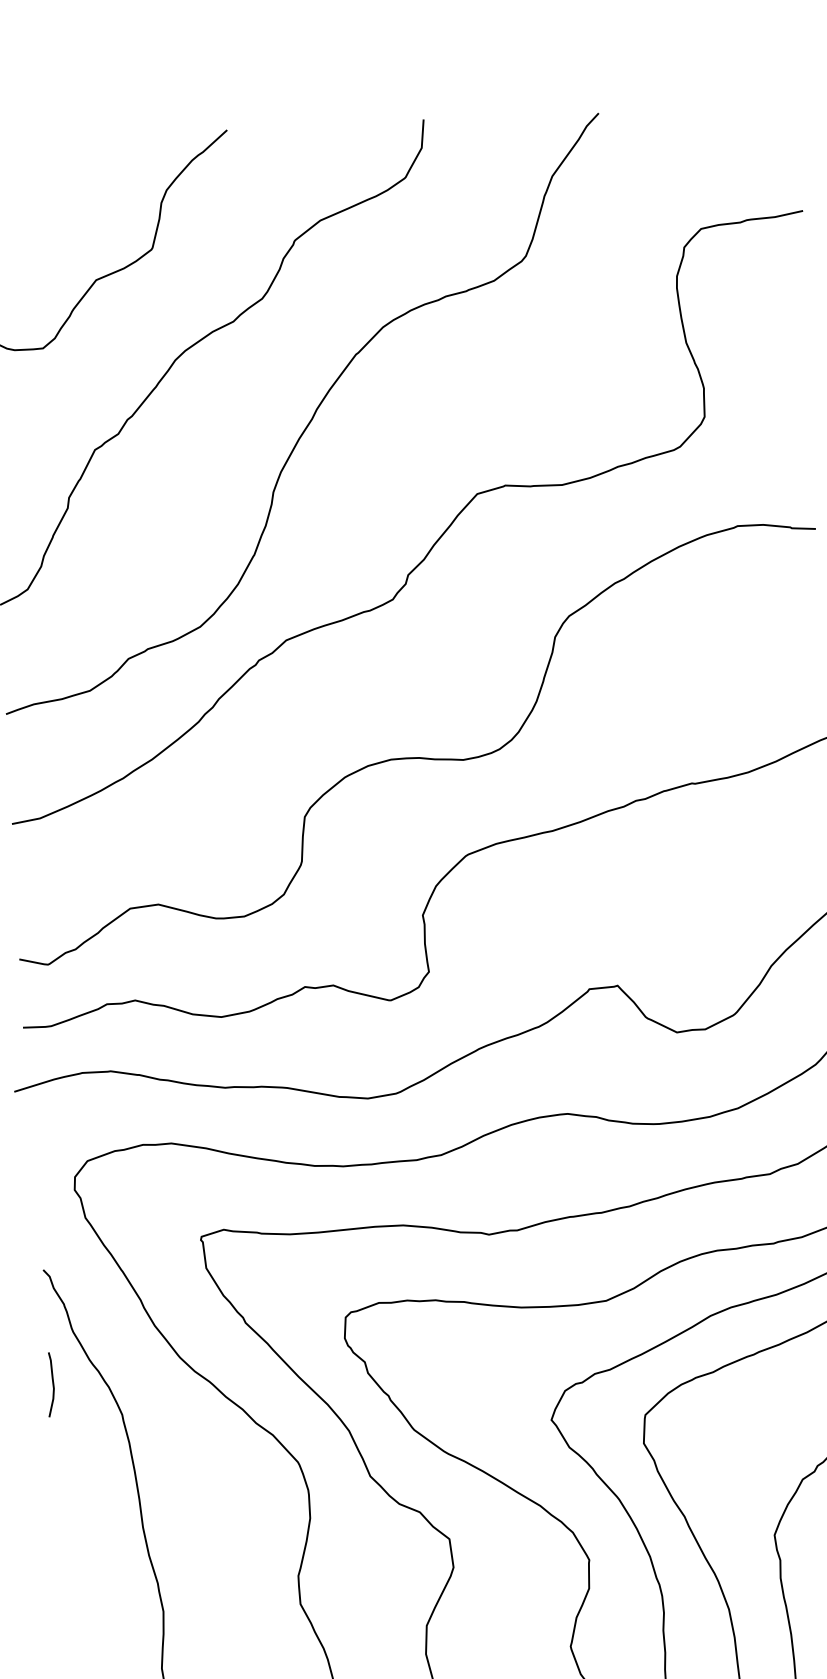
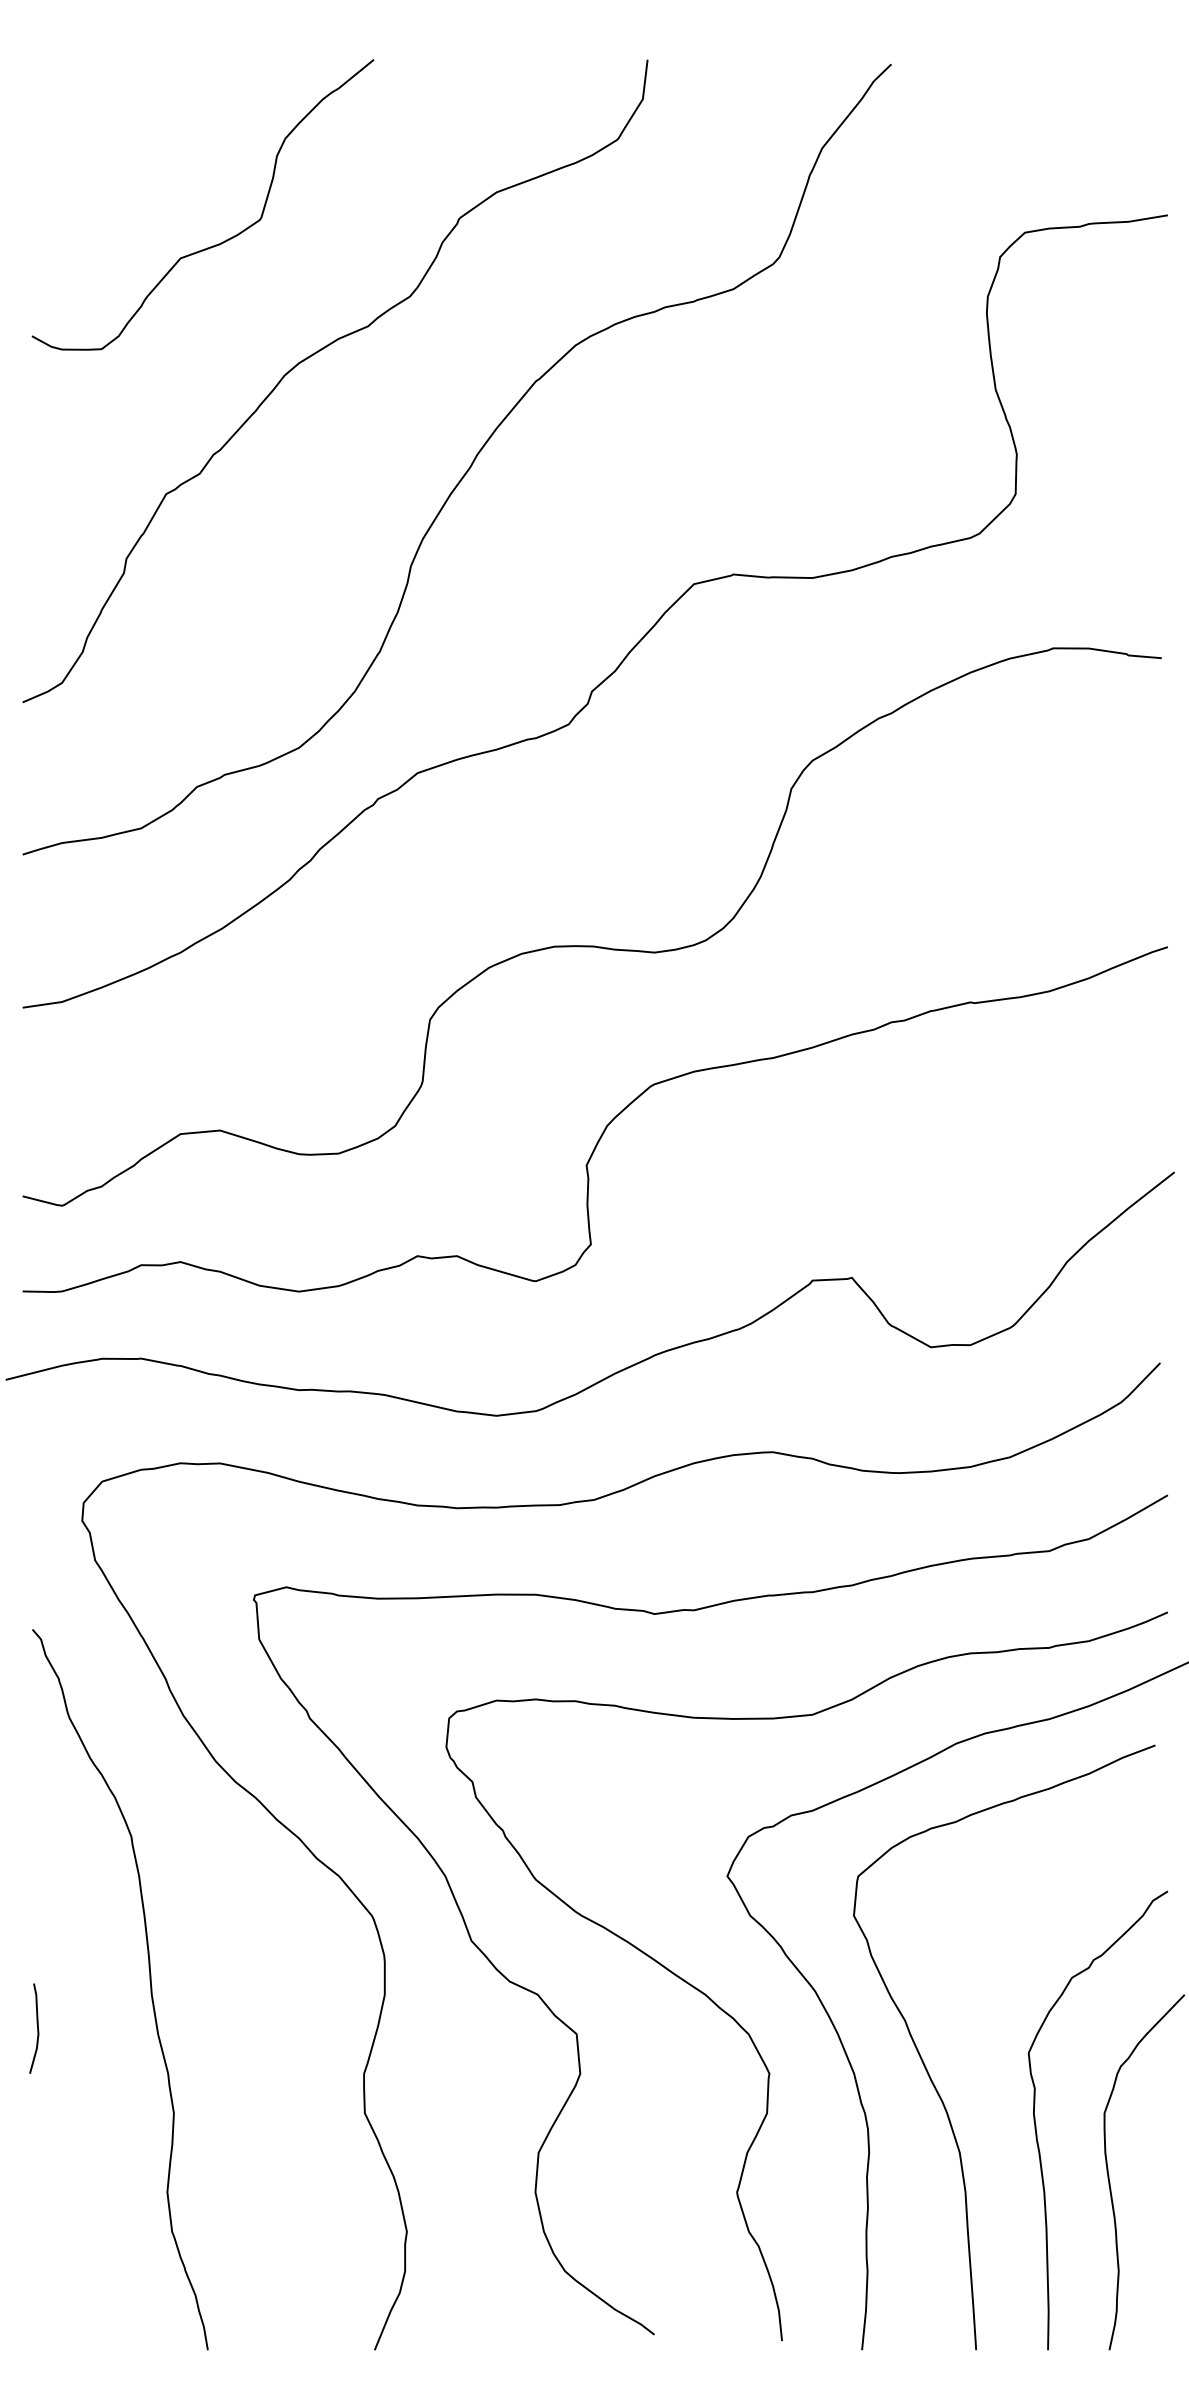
curve: (53, 1384) -> (37, 2028), moved

